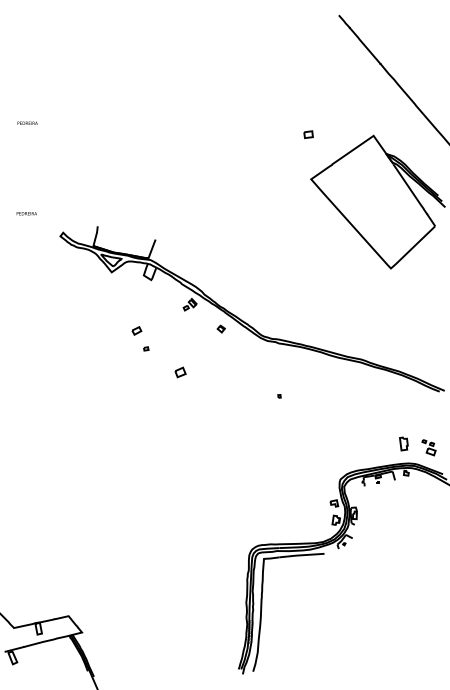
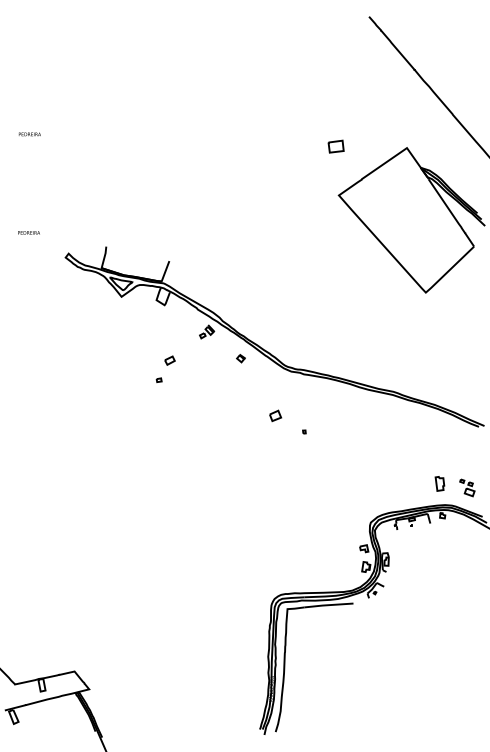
part: (308, 134) -> (335, 146), size x1.6
part: (136, 330) -> (169, 360), moved
part: (180, 372) -> (275, 415), moved

